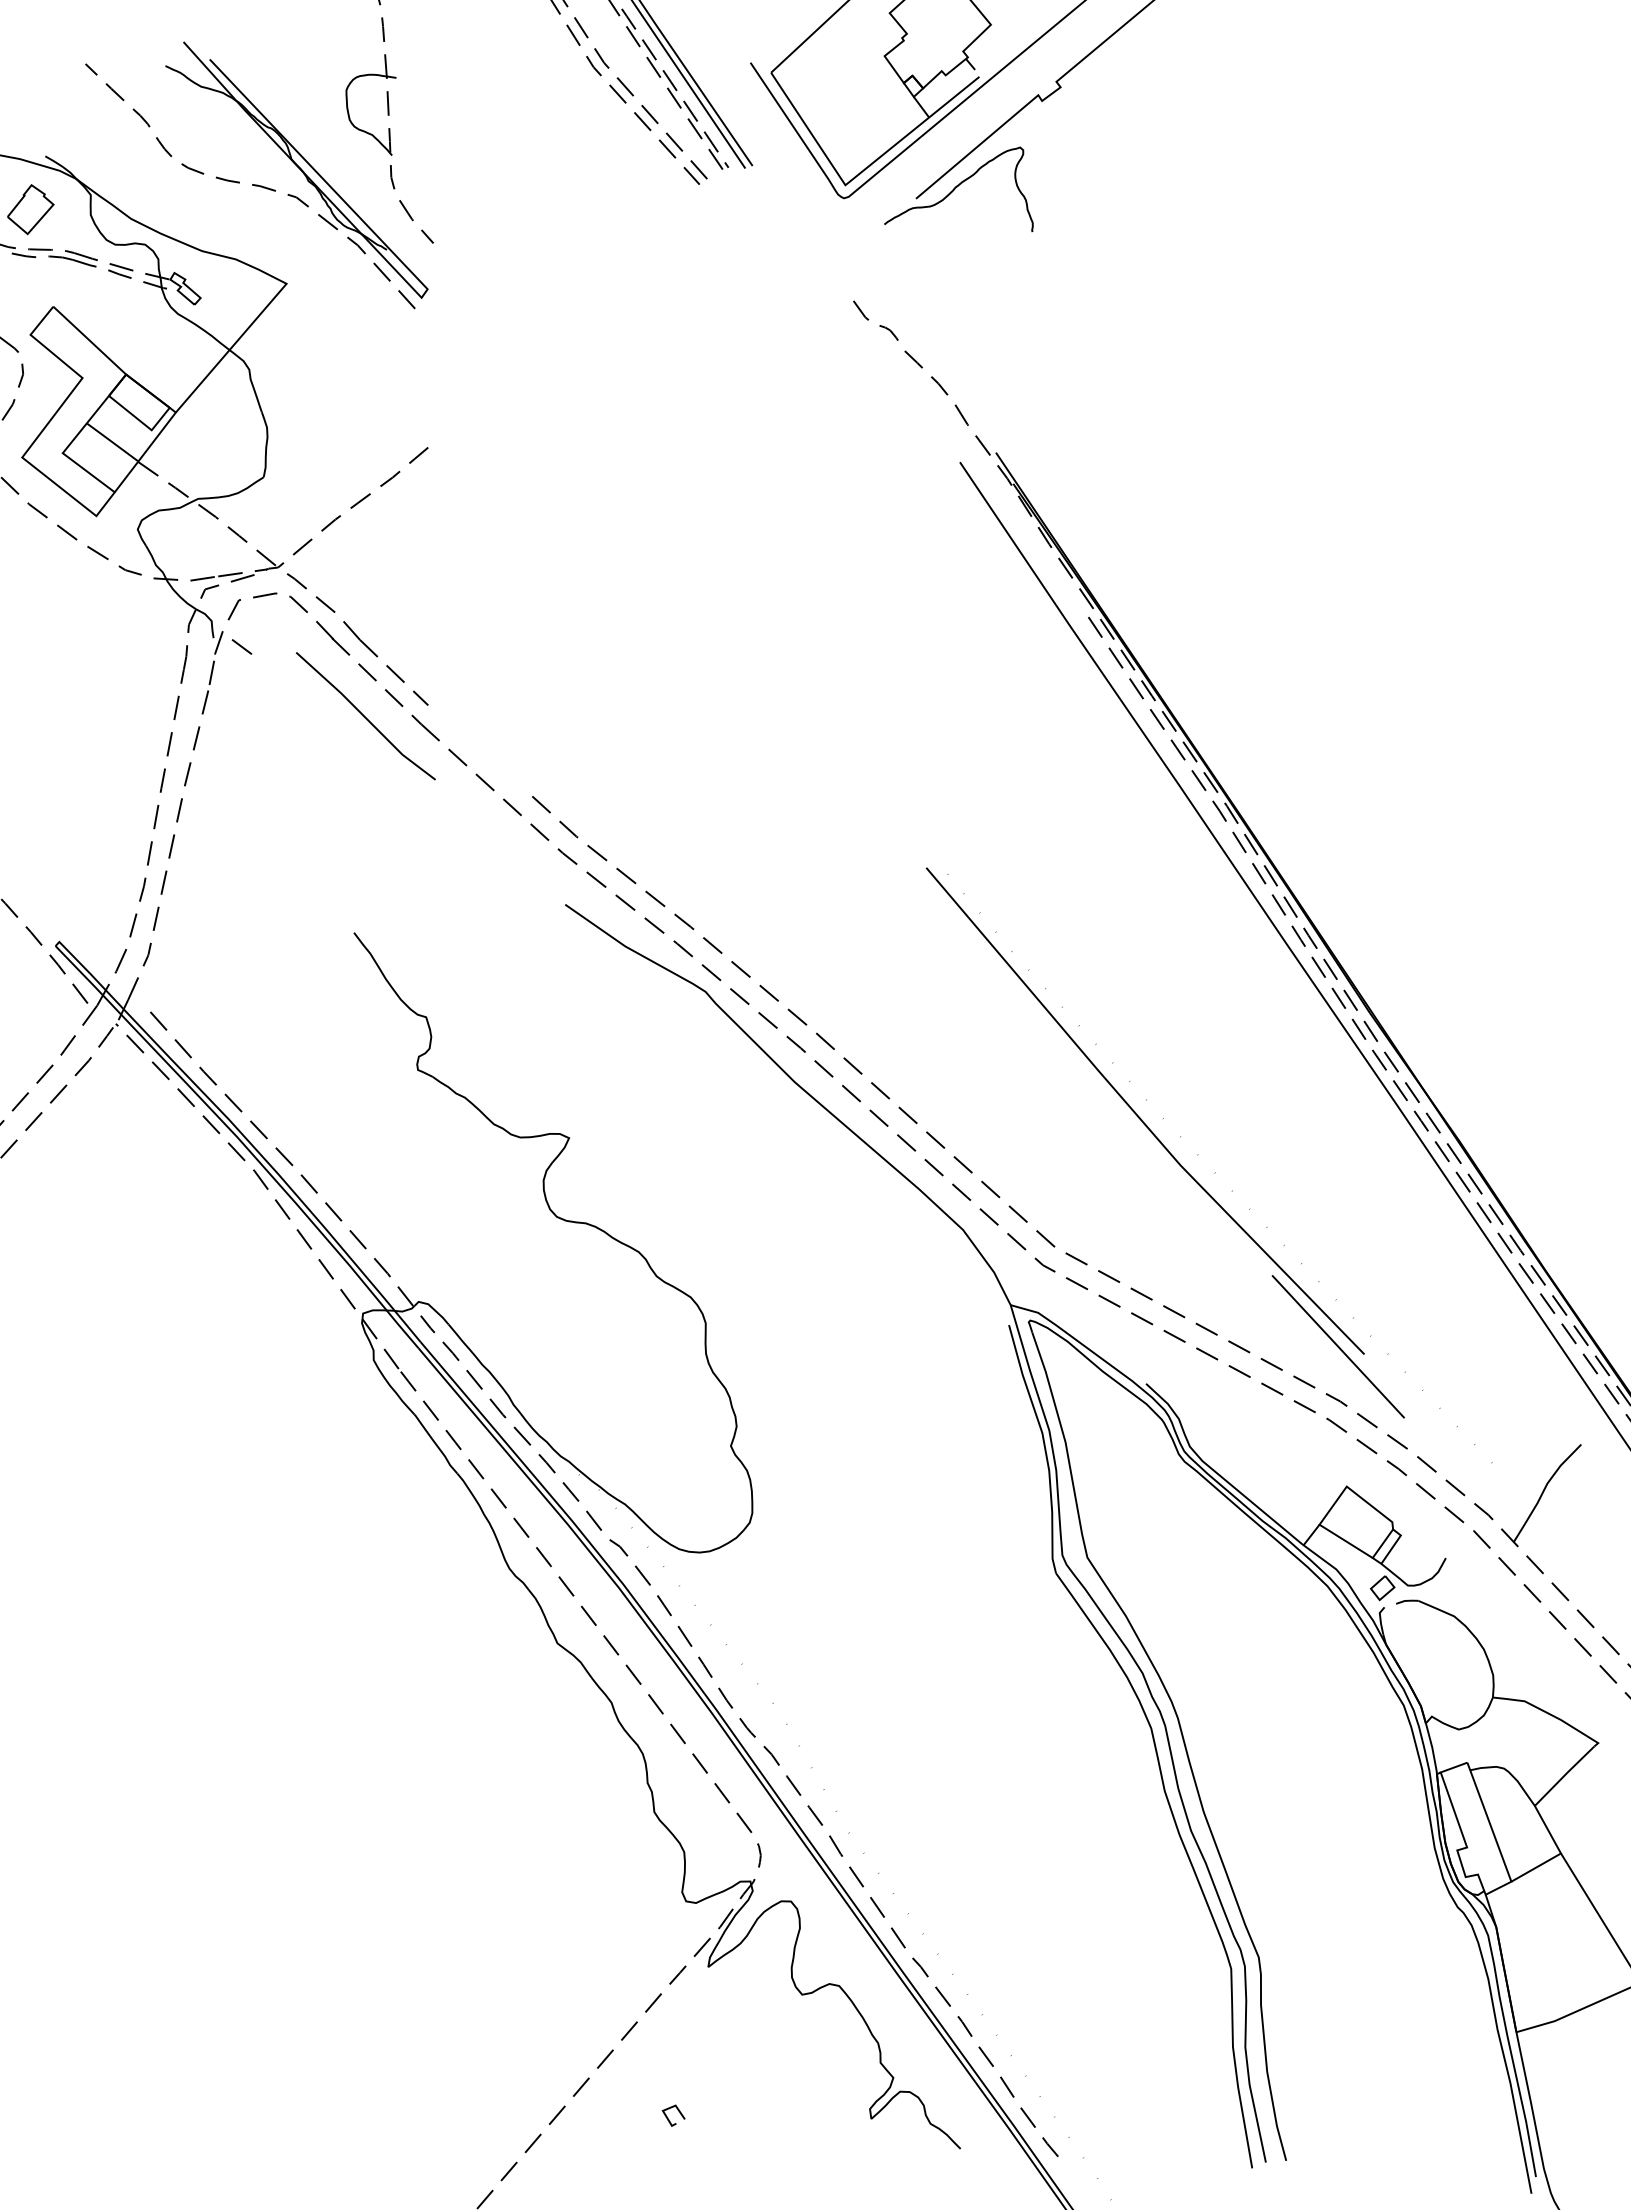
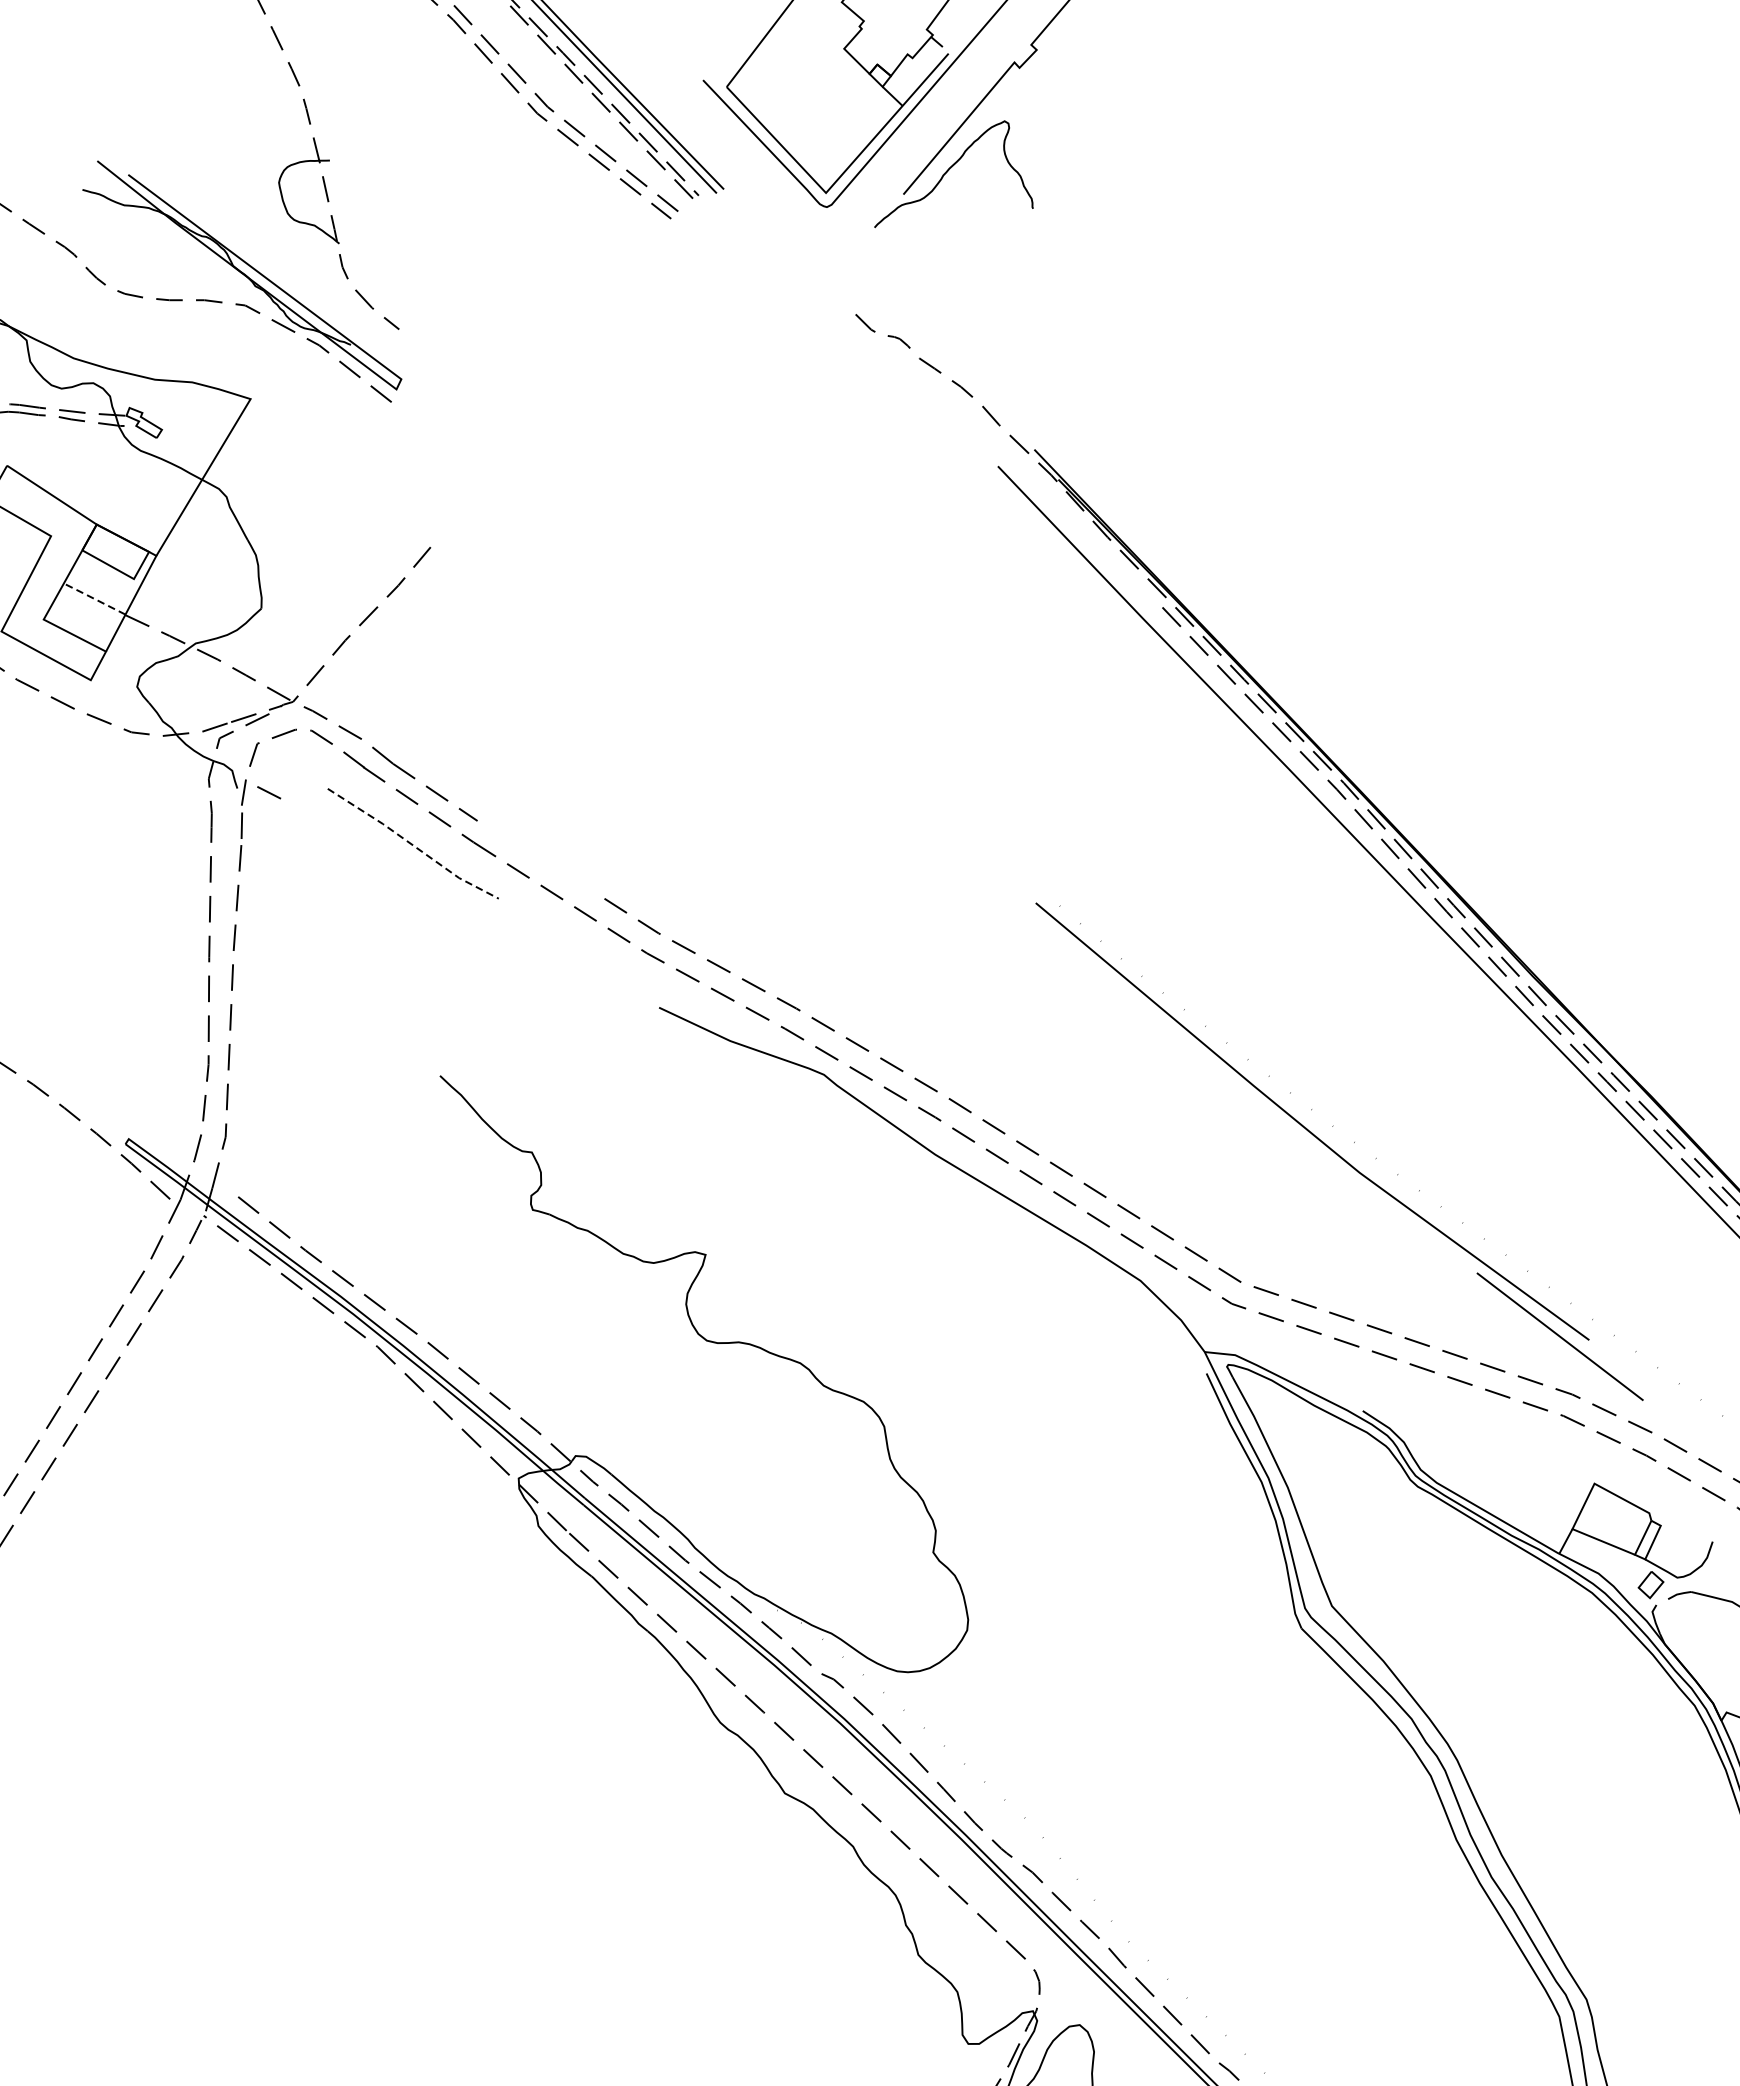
line: (112, 442) -> (94, 599), solid -> dashed
line: (365, 717) -> (413, 845), solid -> dashed

